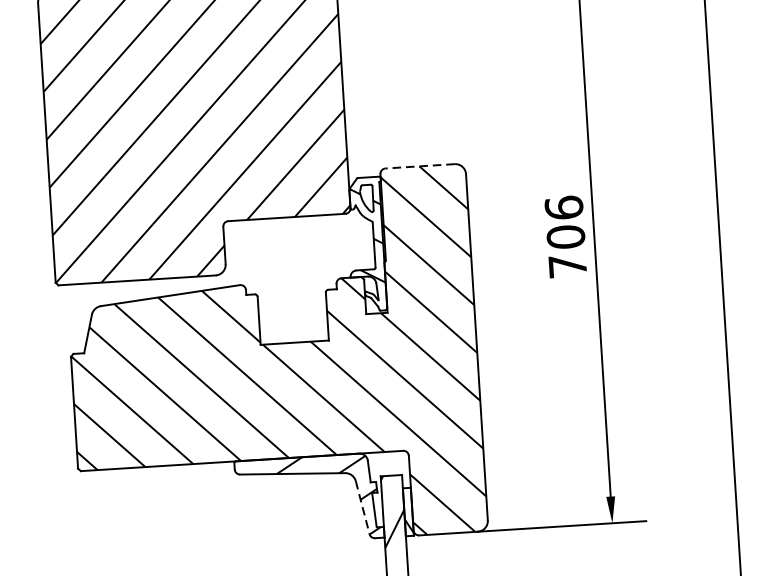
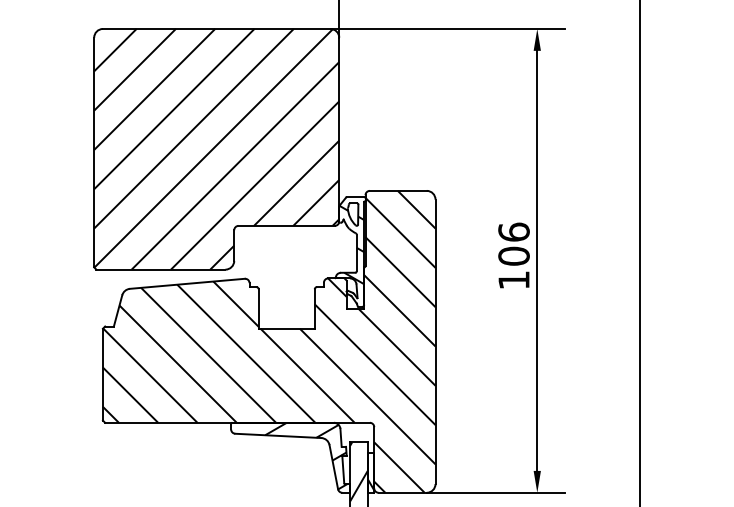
line: (419, 165) -> (397, 190), dashed -> solid
text: (567, 266) -> (513, 280), 706 -> 106
line: (362, 508) -> (333, 467), dashed -> solid

